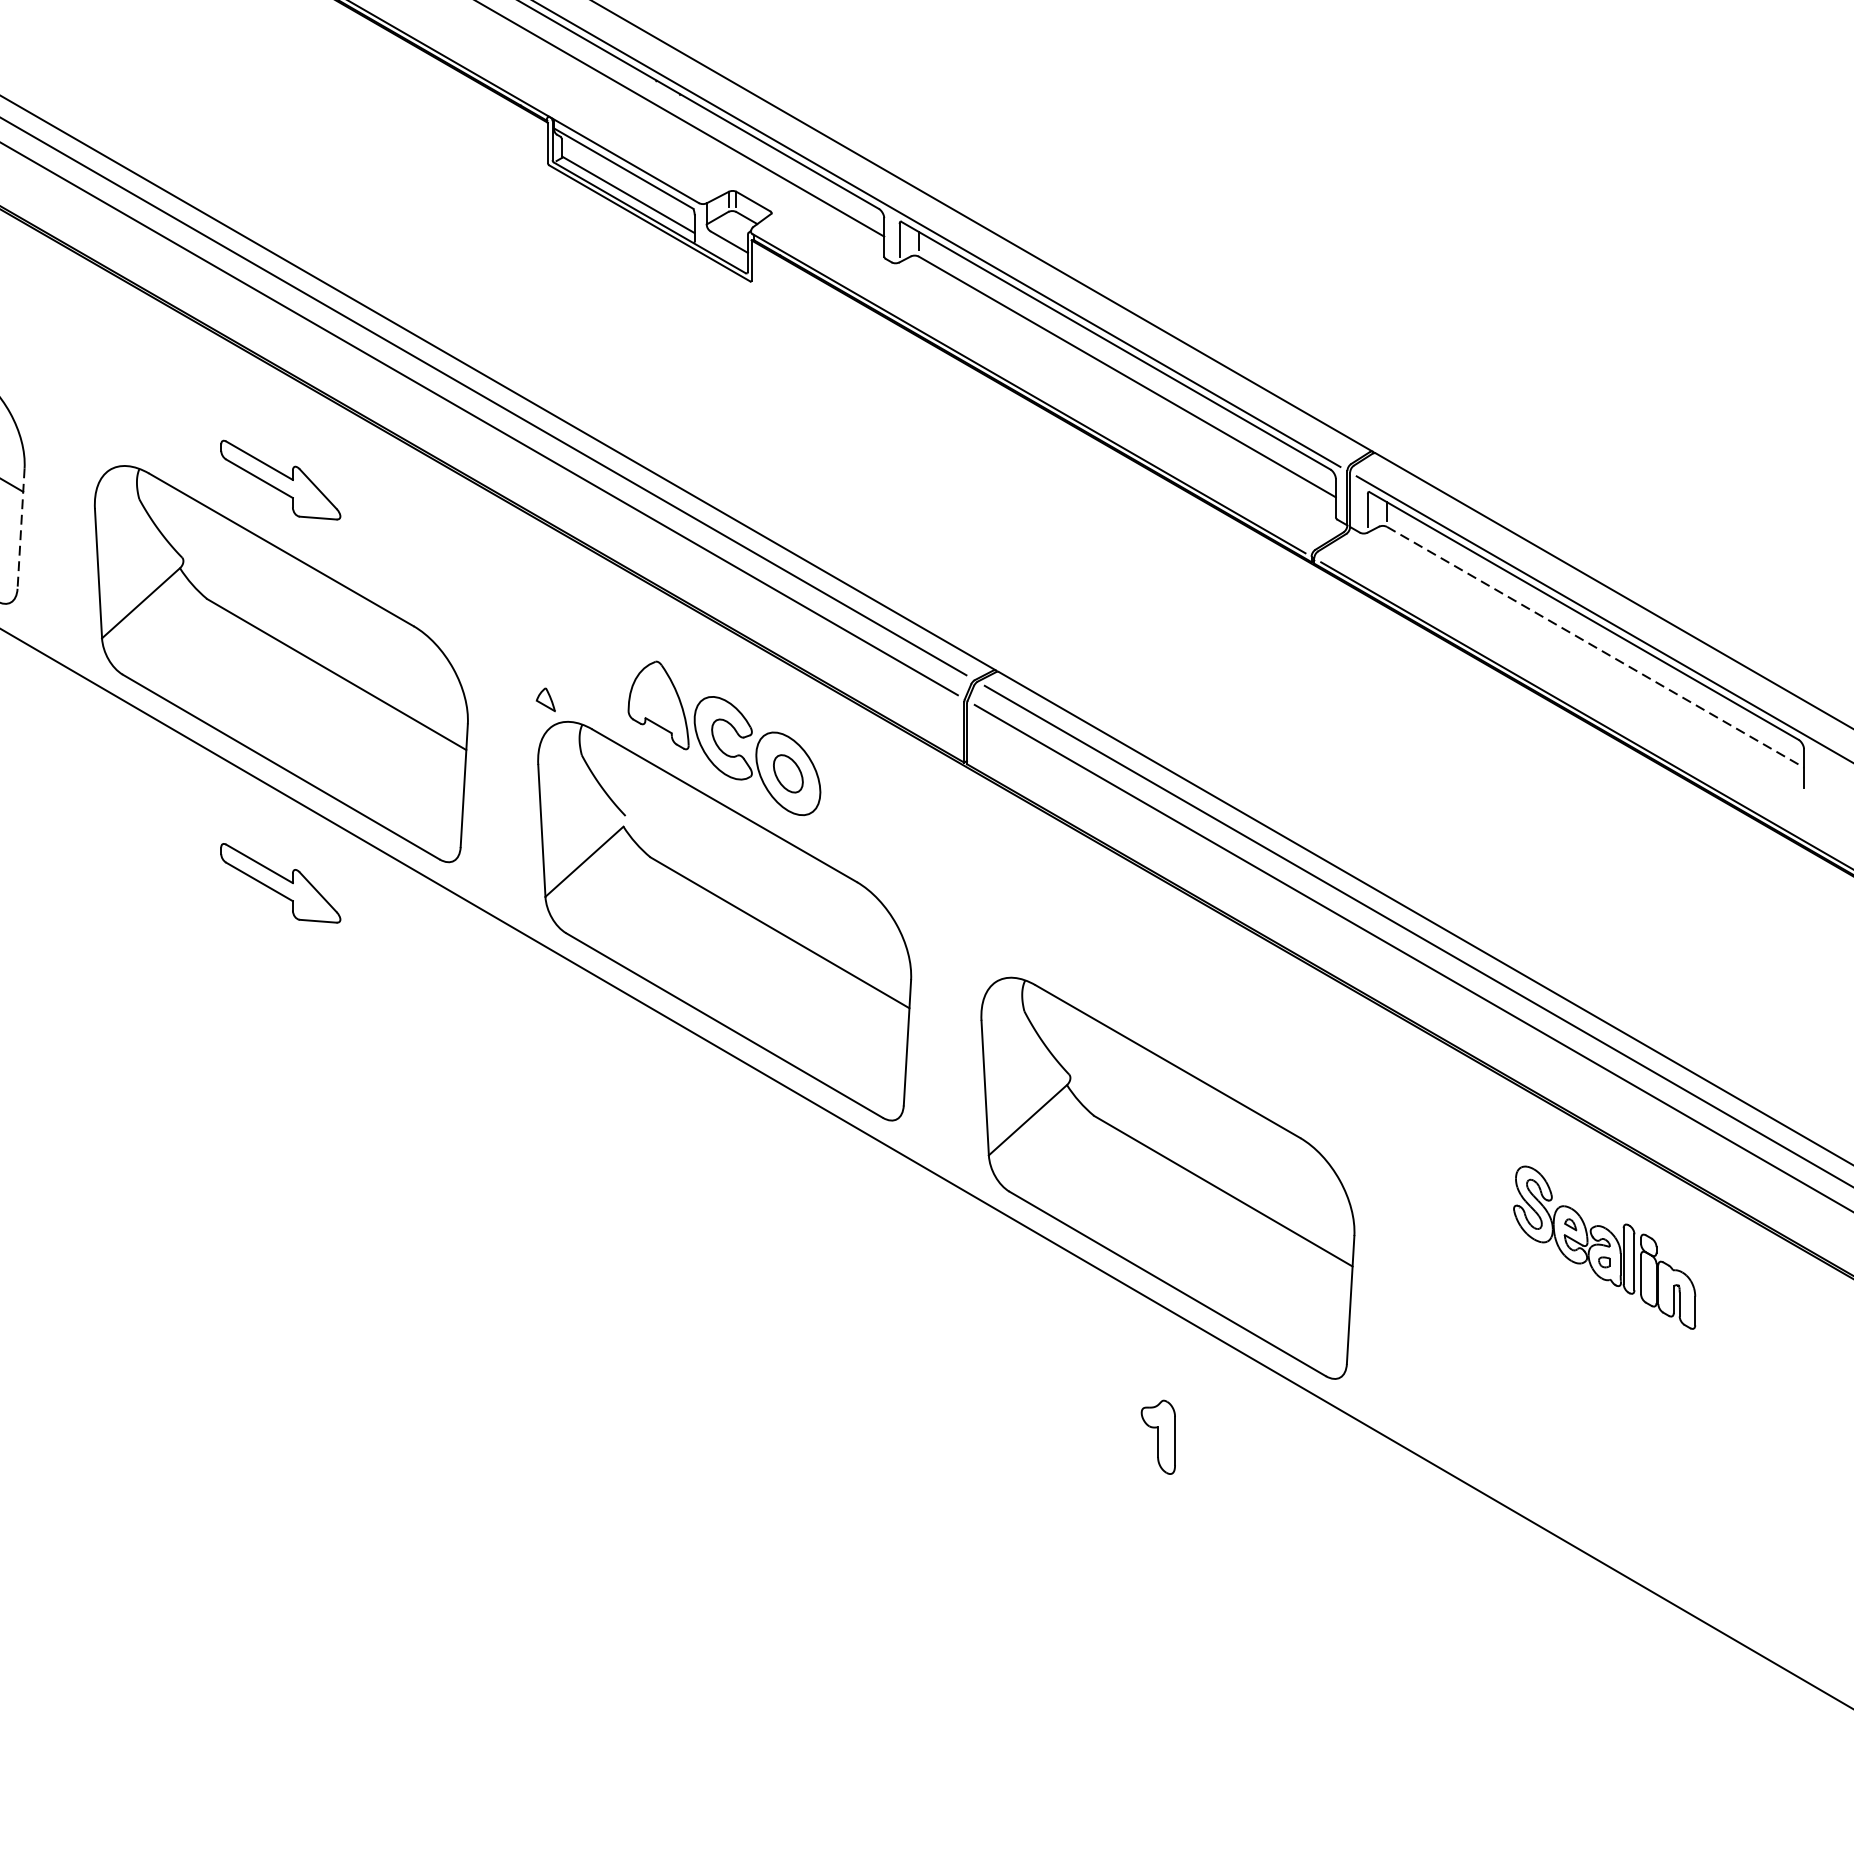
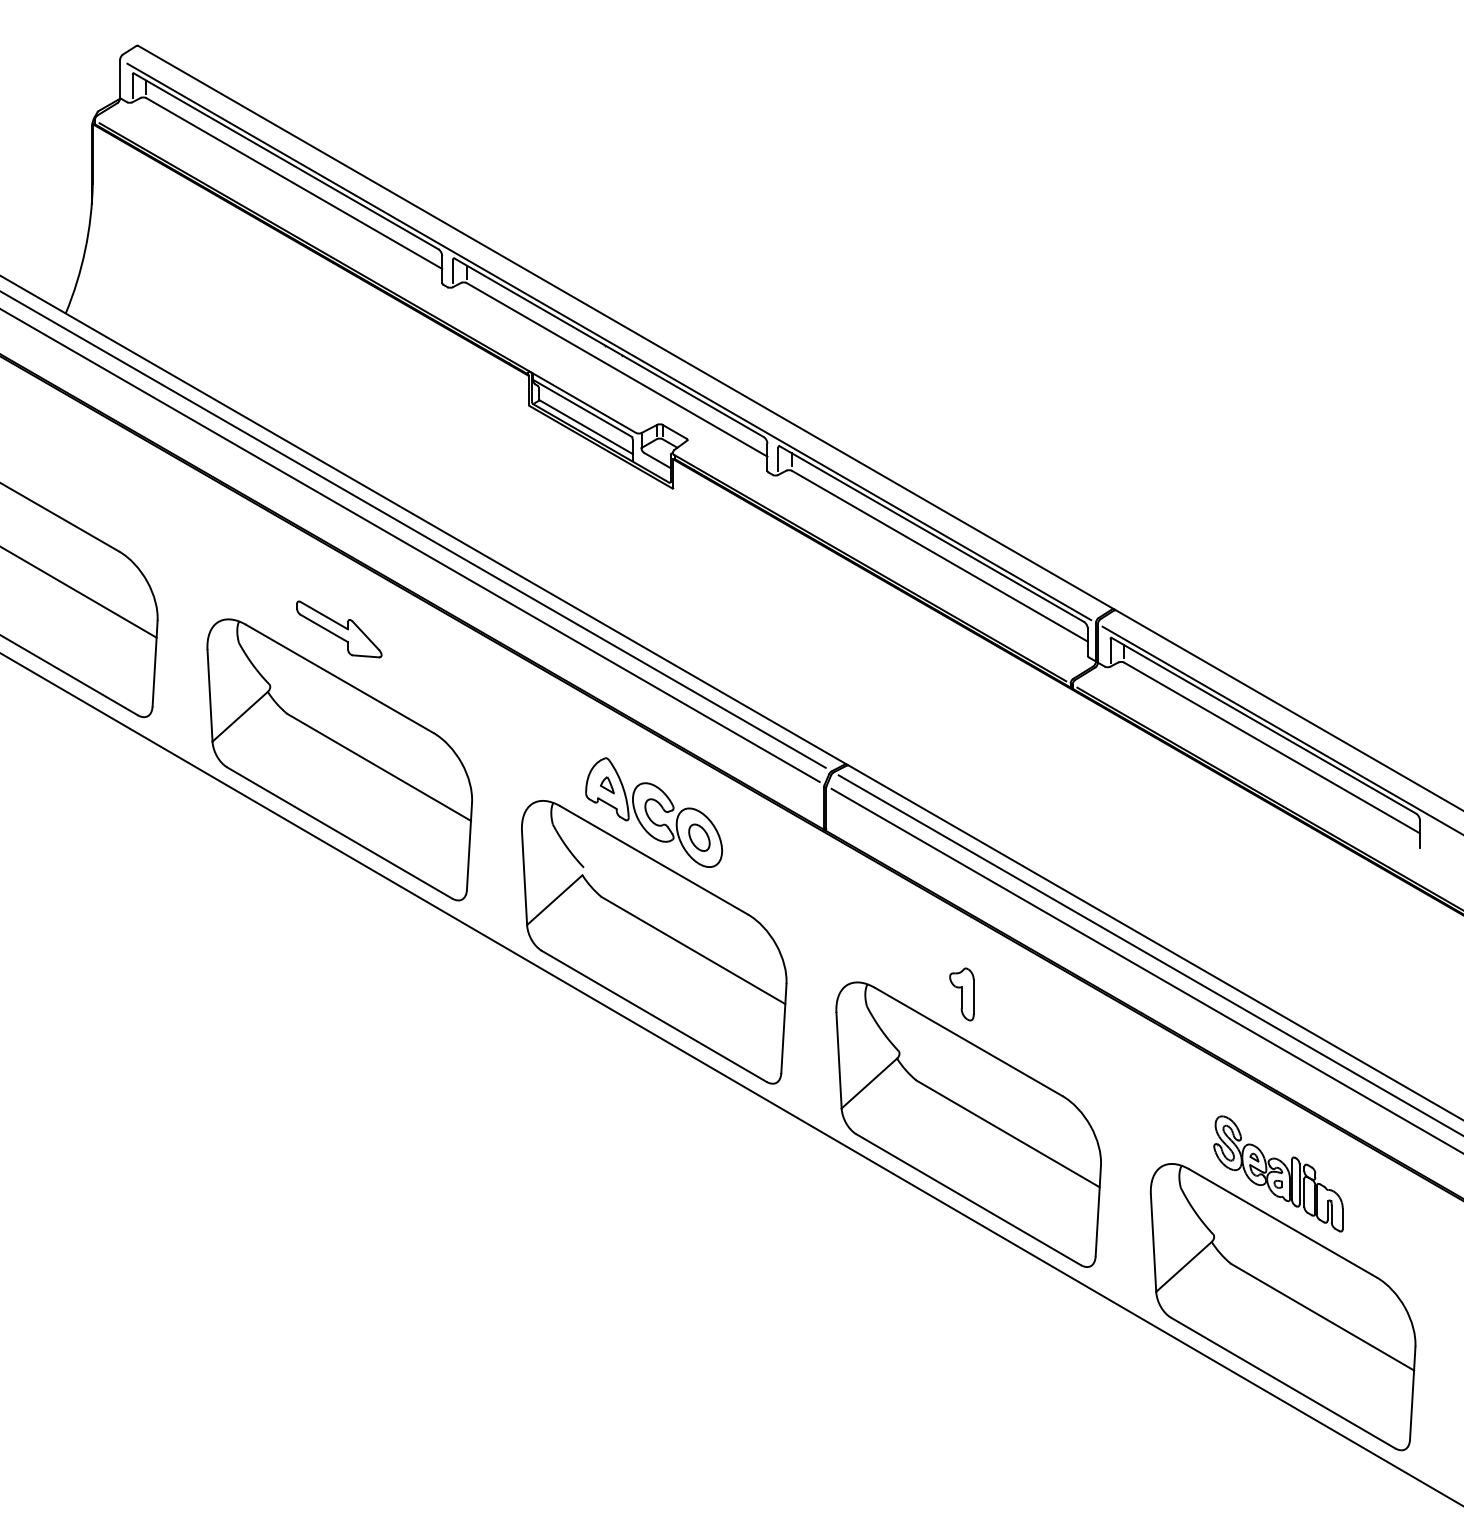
line: (21, 528) -> (155, 663), dashed -> solid
line: (1596, 646) -> (1272, 747), dashed -> solid
part: (546, 700) -> (607, 785), moved
part: (281, 883) -> (339, 915), removed
part: (1610, 1435) -> (1282, 1307), added
part: (1157, 1437) -> (961, 994), moved

